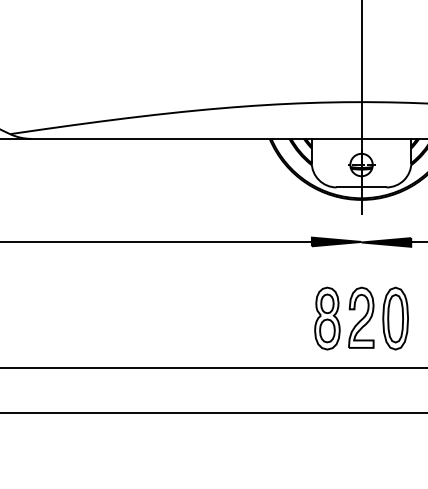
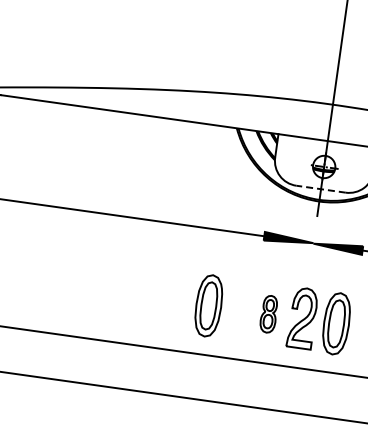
line: (361, 187) -> (320, 189), solid -> dashed
part: (266, 318) -> (208, 305), added
part: (327, 318) -> (269, 314), size x0.6

